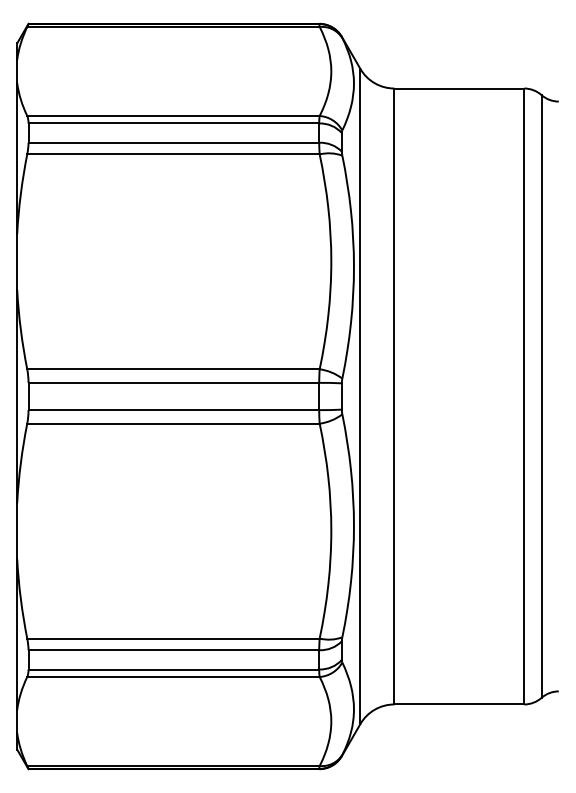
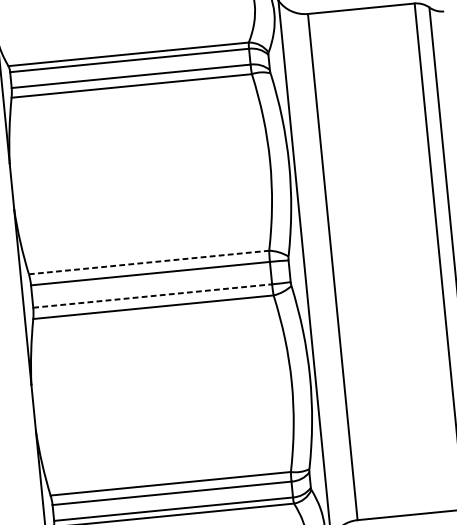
line: (173, 369) -> (149, 262), solid -> dashed
line: (174, 410) -> (153, 296), solid -> dashed

